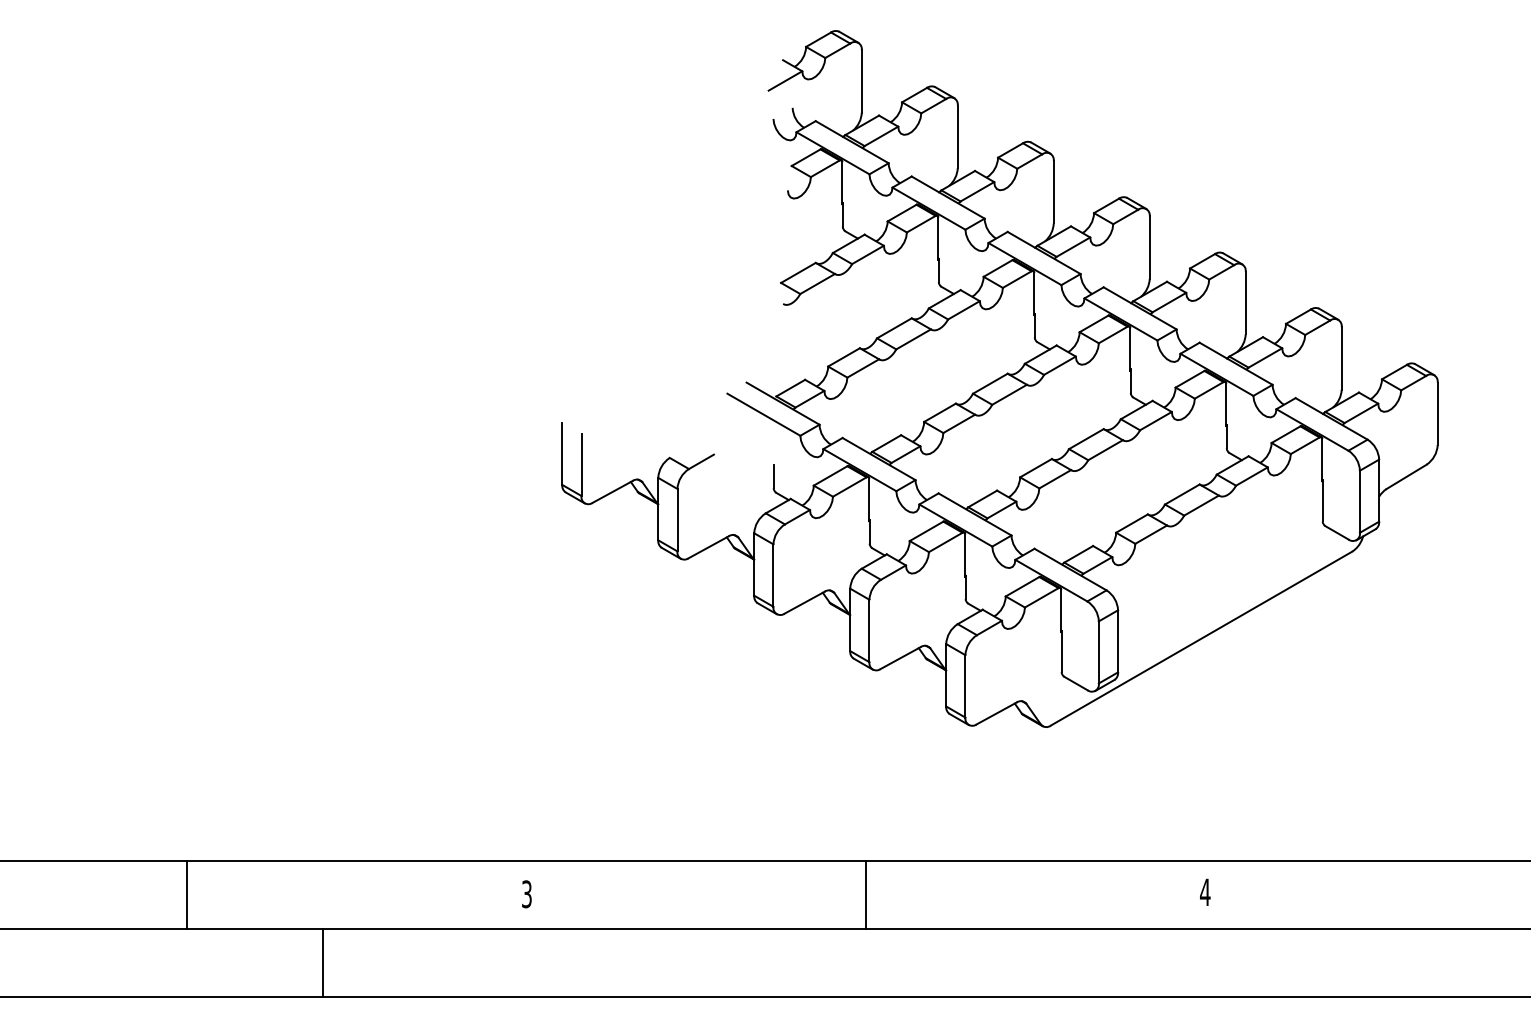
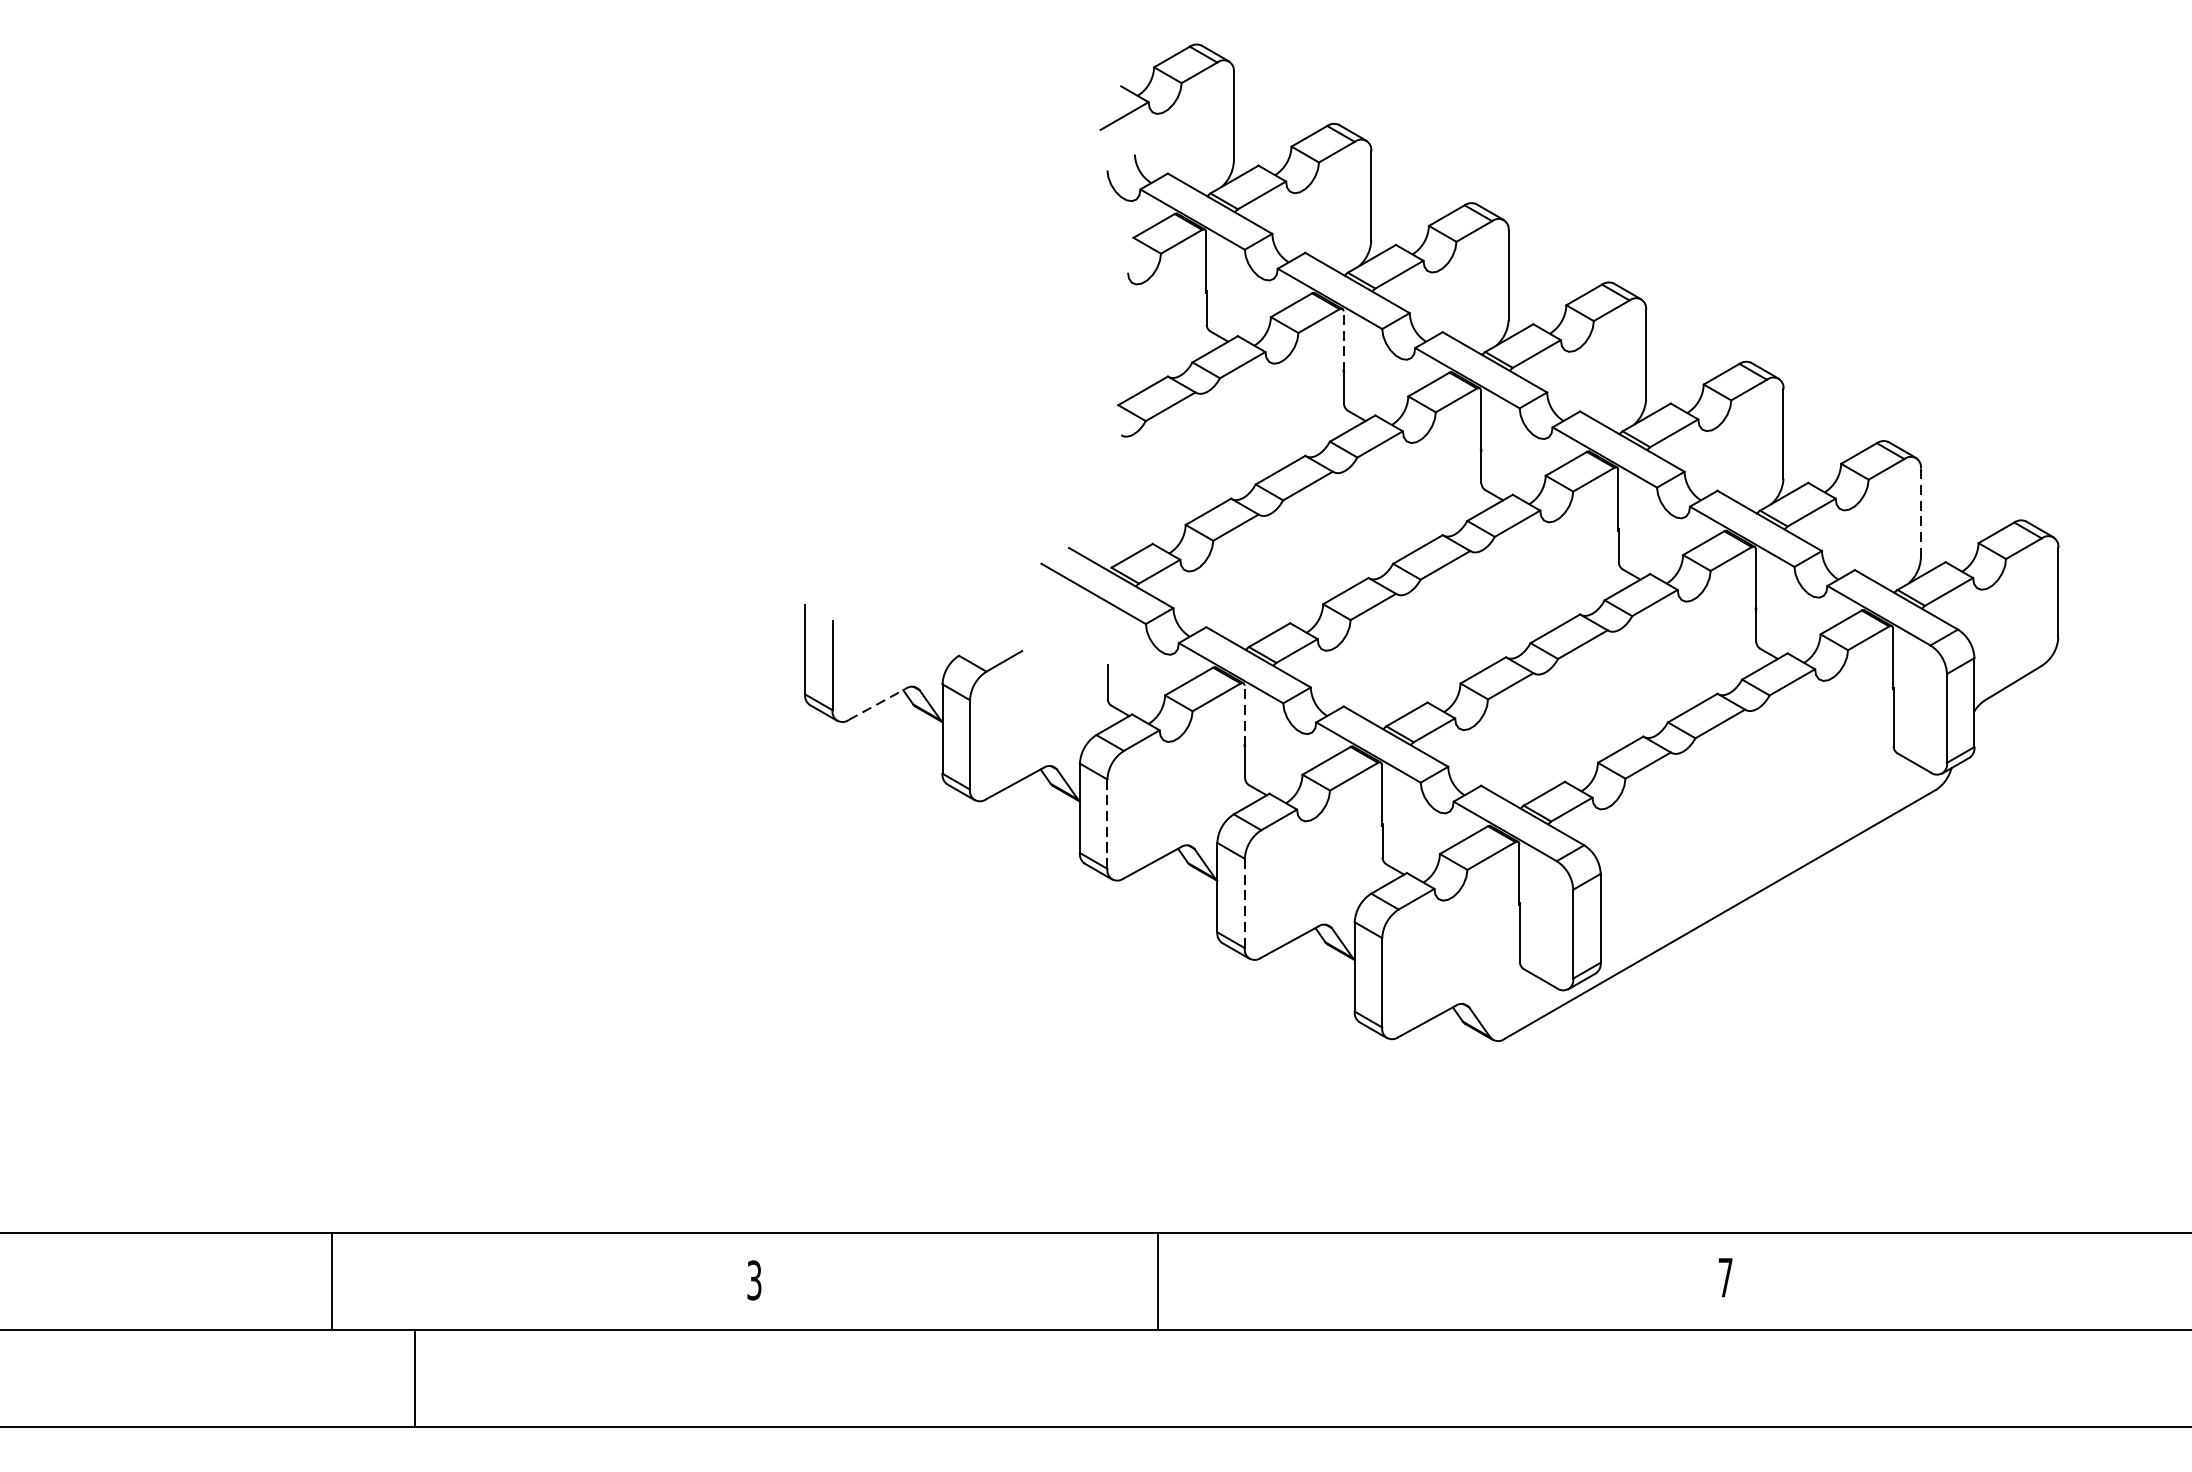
line: (938, 238) -> (1343, 341), solid -> dashed
line: (1341, 357) -> (1920, 511), solid -> dashed
line: (612, 491) -> (876, 703), solid -> dashed
line: (869, 499) -> (1244, 715), solid -> dashed
line: (773, 576) -> (1107, 825), solid -> dashed
line: (869, 631) -> (1244, 904), solid -> dashed
text: (1205, 891) -> (1725, 1276), 4 -> 7
line: (187, 895) -> (332, 1282), moved
line: (865, 895) -> (1157, 1282), moved
line: (322, 963) -> (414, 1379), moved

